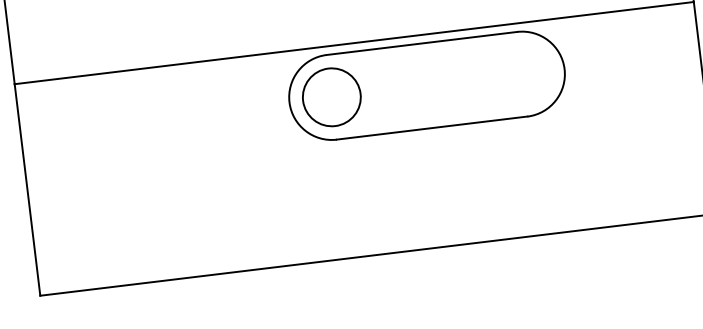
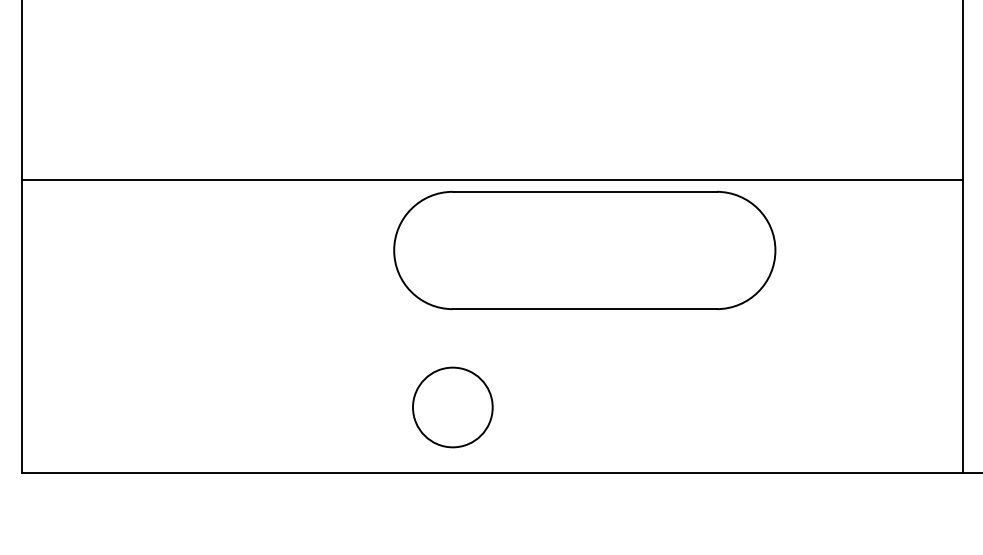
circle: (331, 97) -> (452, 407), moved

